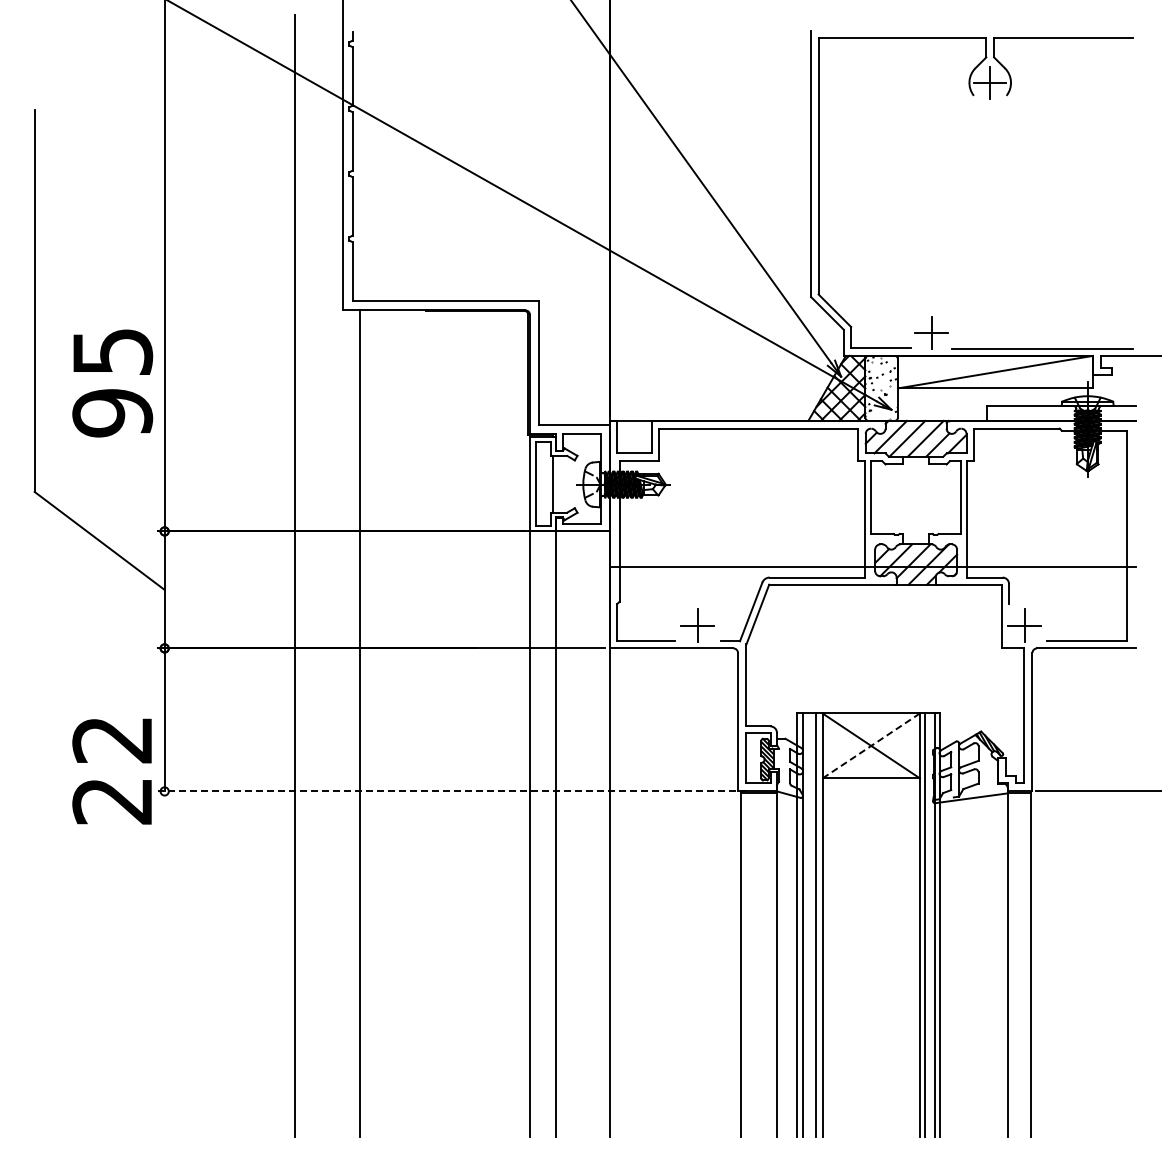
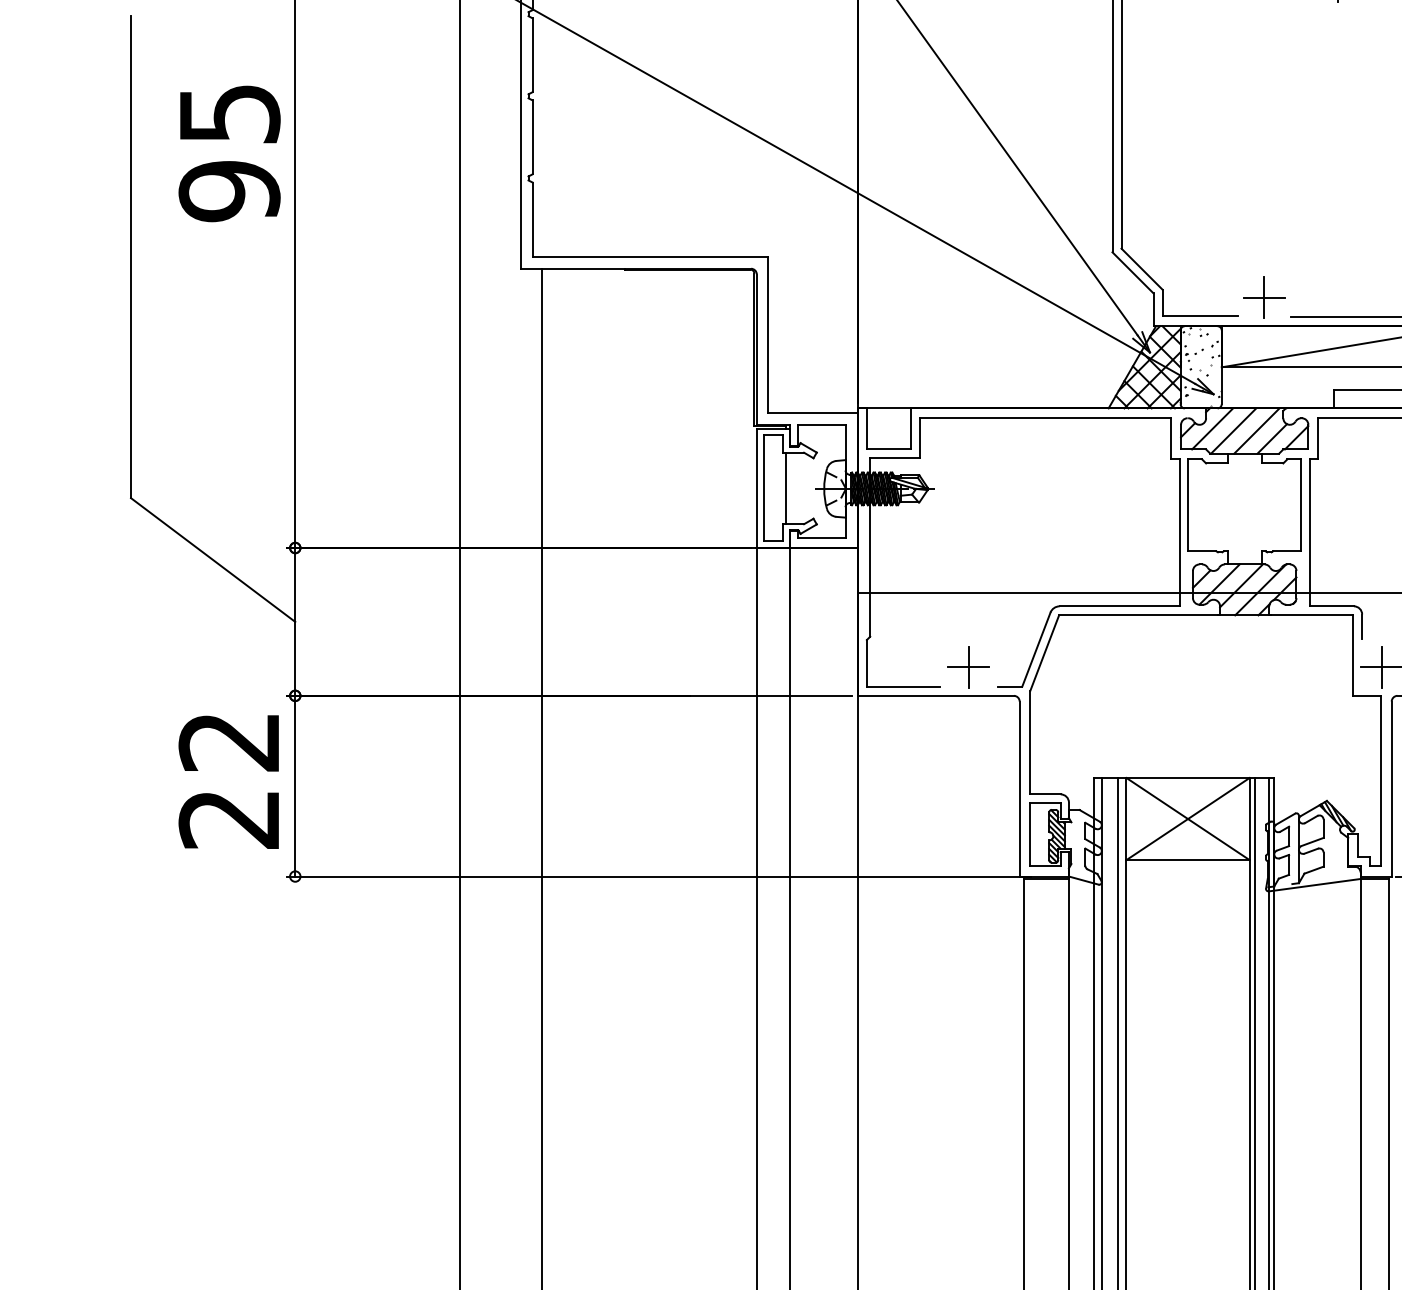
text: (112, 383) -> (229, 153), moved
line: (871, 745) -> (1188, 818), dashed -> solid
text: (111, 771) -> (228, 781), moved
line: (452, 791) -> (658, 876), dashed -> solid

